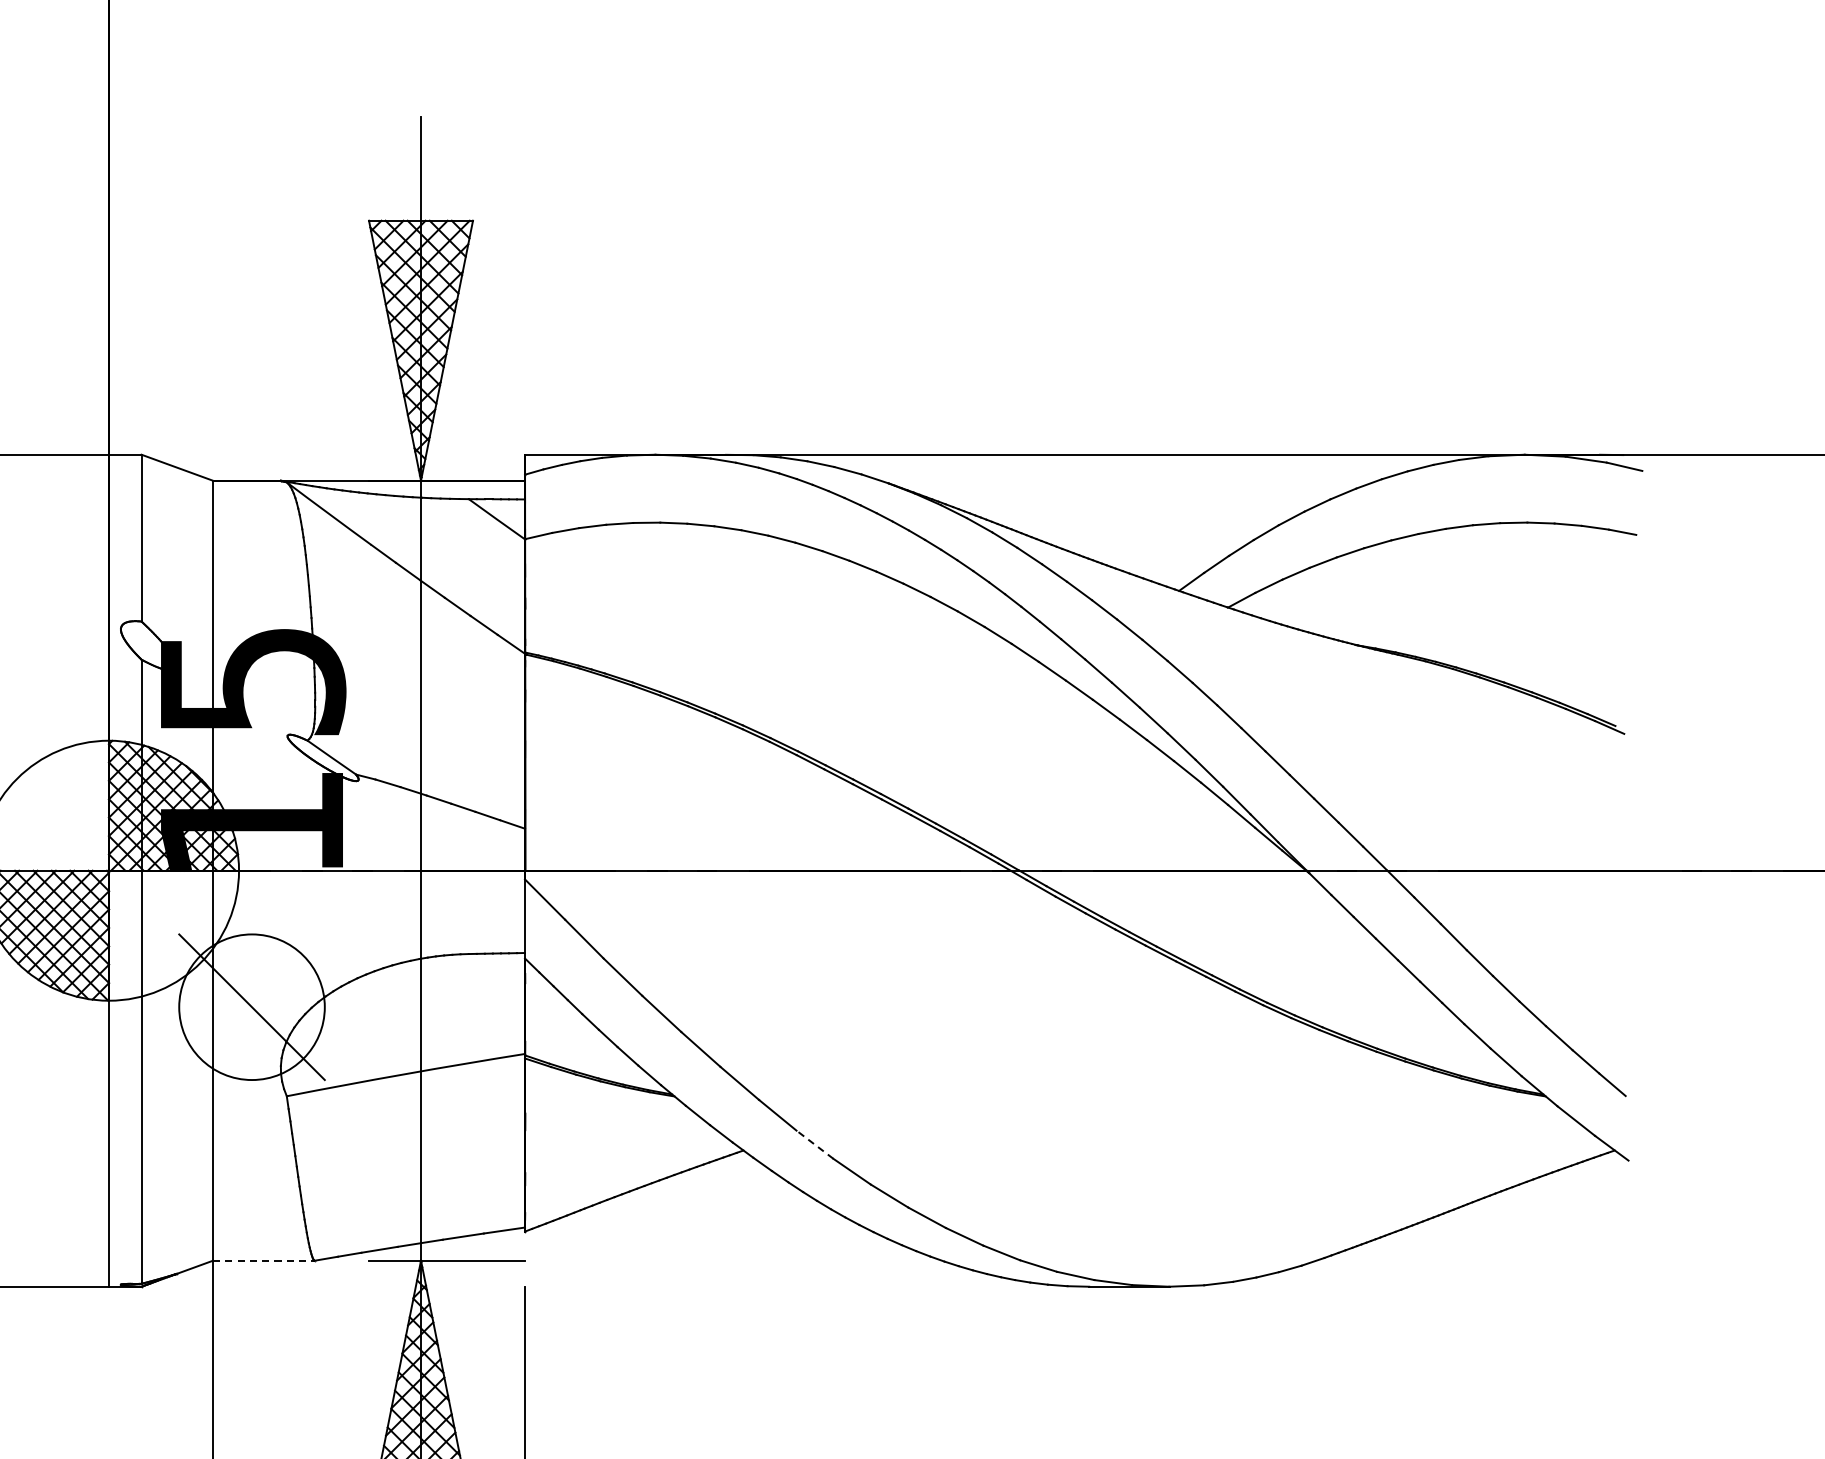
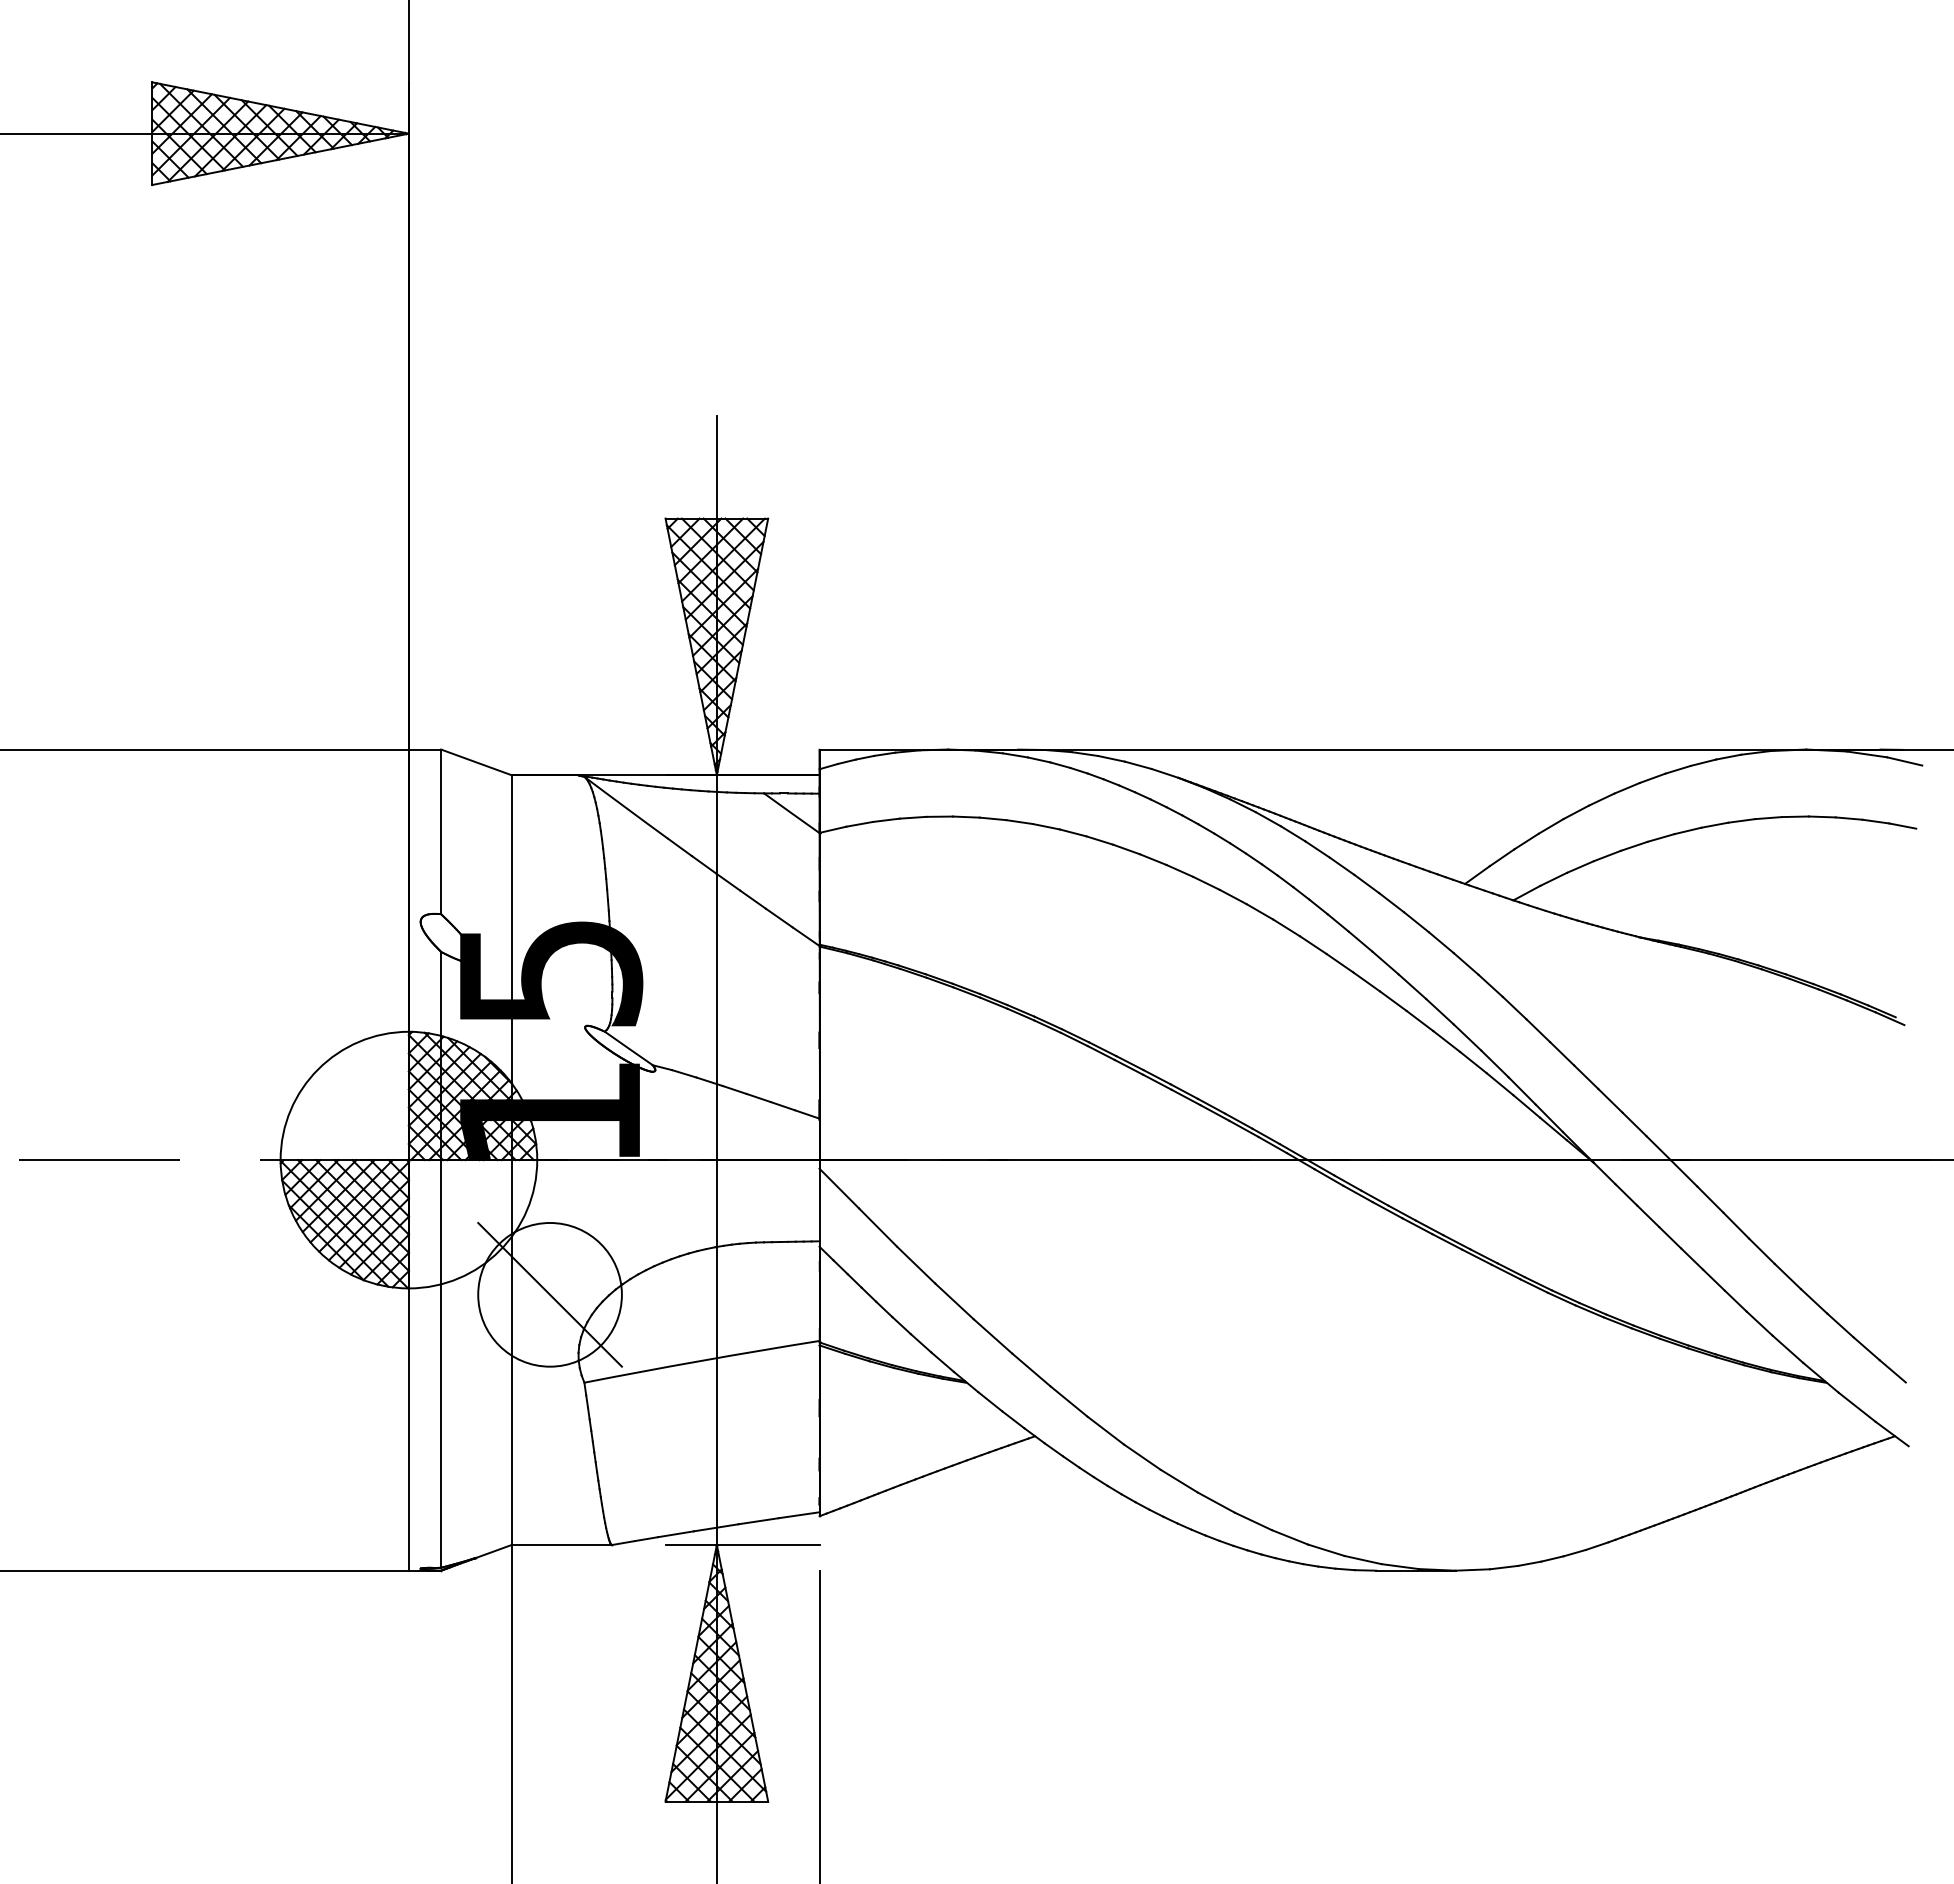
line: (814, 1144) -> (1105, 1430), dashed -> solid
line: (264, 1261) -> (562, 1545), dashed -> solid

